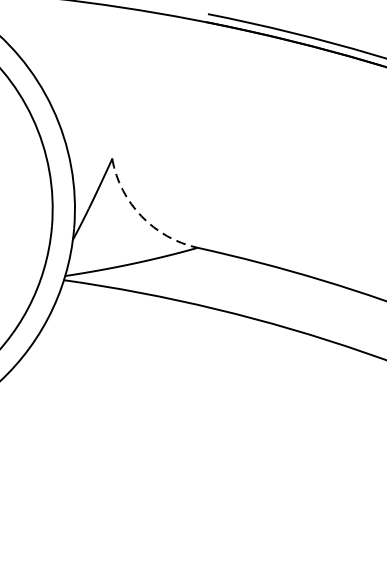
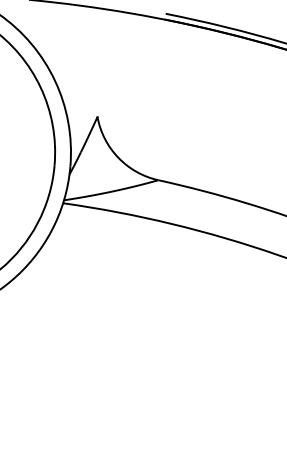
arc: (141, 215) -> (118, 157), dashed -> solid

